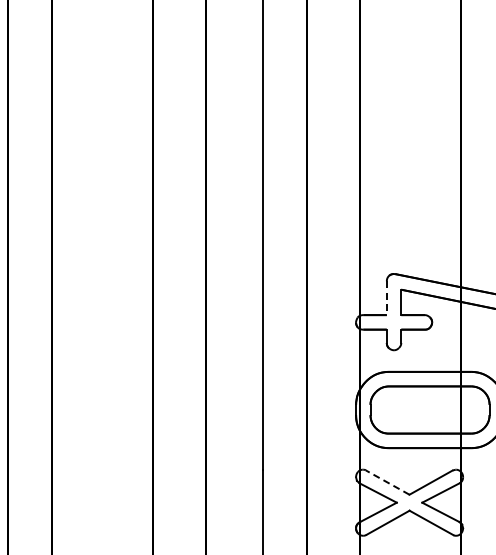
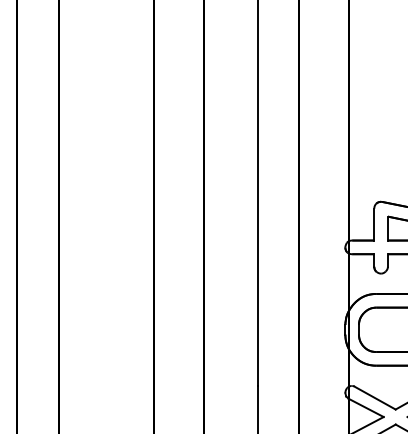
line: (386, 298) -> (374, 224), dashed -> solid
line: (387, 482) -> (374, 398), dashed -> solid

